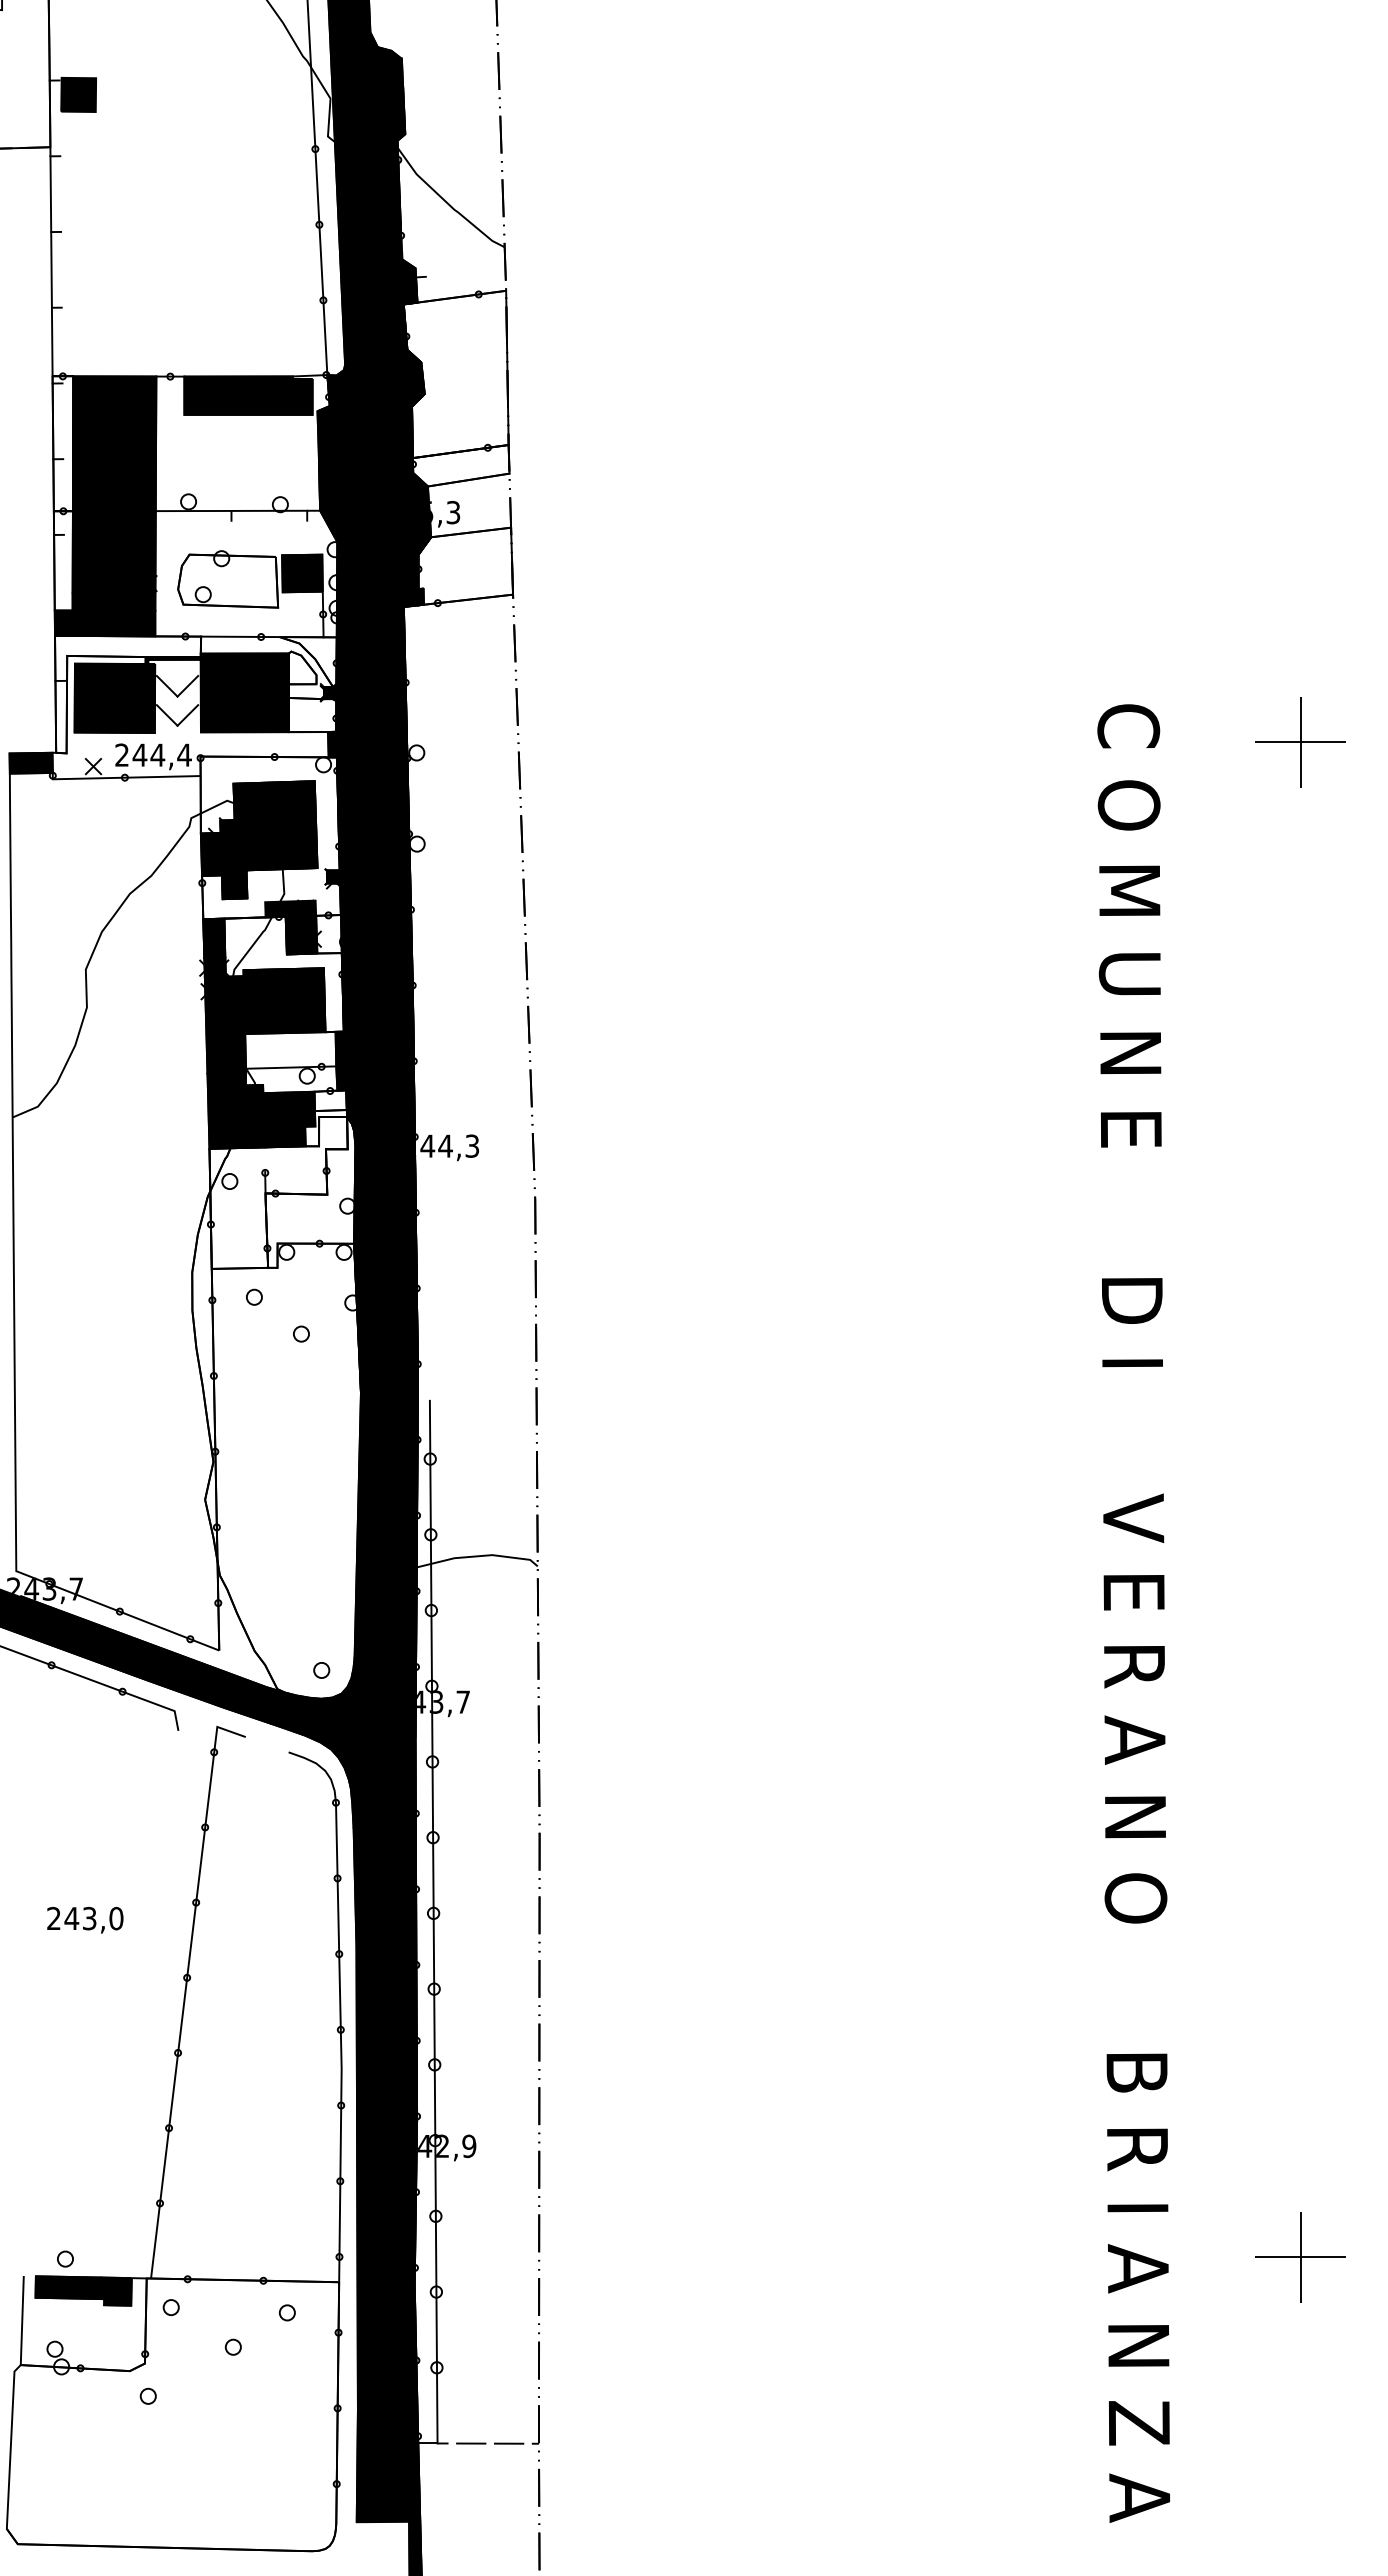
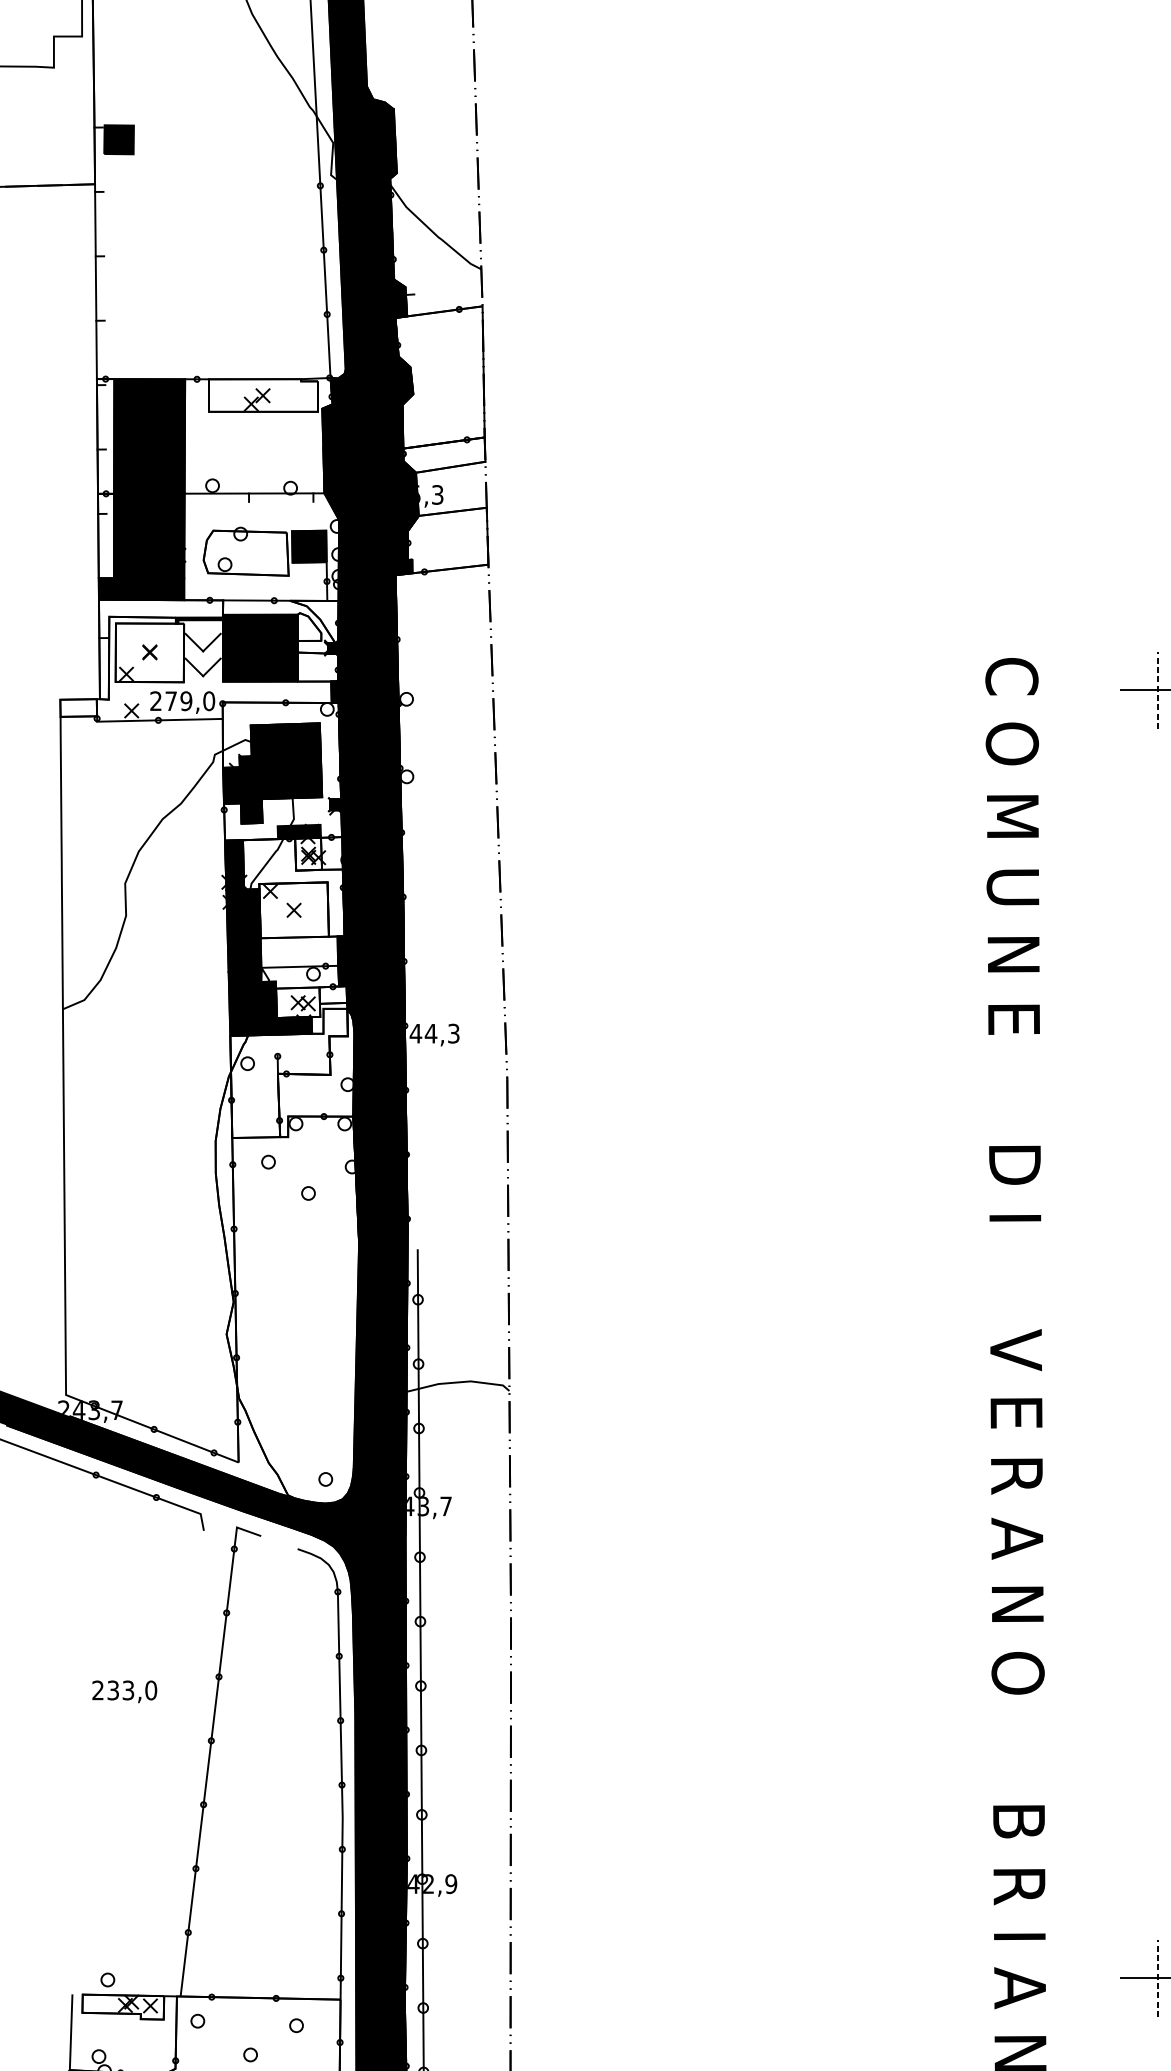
fill: (248, 395) -> (263, 395), removed
fill: (114, 697) -> (149, 652), removed
line: (1300, 742) -> (1158, 690), solid -> dashed
text: (161, 754) -> (189, 700), 244,4 -> 279,0
fill: (30, 762) -> (78, 707), removed
fill: (301, 934) -> (308, 853), removed
fill: (284, 1000) -> (294, 909), removed
fill: (289, 1109) -> (298, 1002), removed
text: (71, 1918) -> (112, 1690), 243,0 -> 233,0
line: (1300, 2256) -> (1158, 1977), solid -> dashed
fill: (83, 2290) -> (123, 2006), removed

